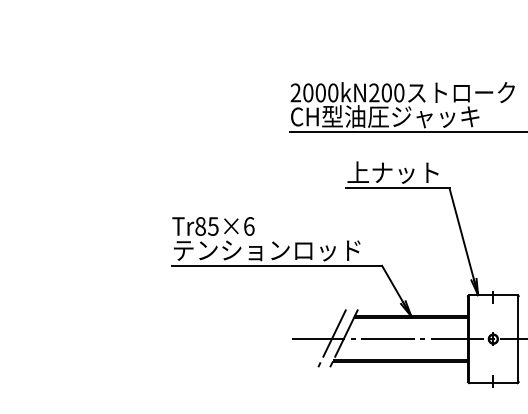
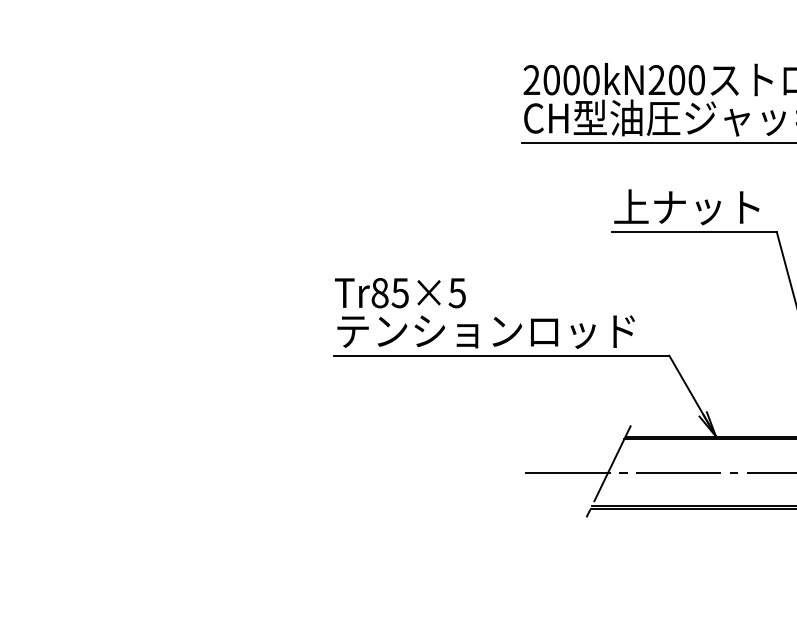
text: (248, 226) -> (456, 293), Tr85×6 -> Tr85×5
line: (331, 339) -> (588, 473), removed

